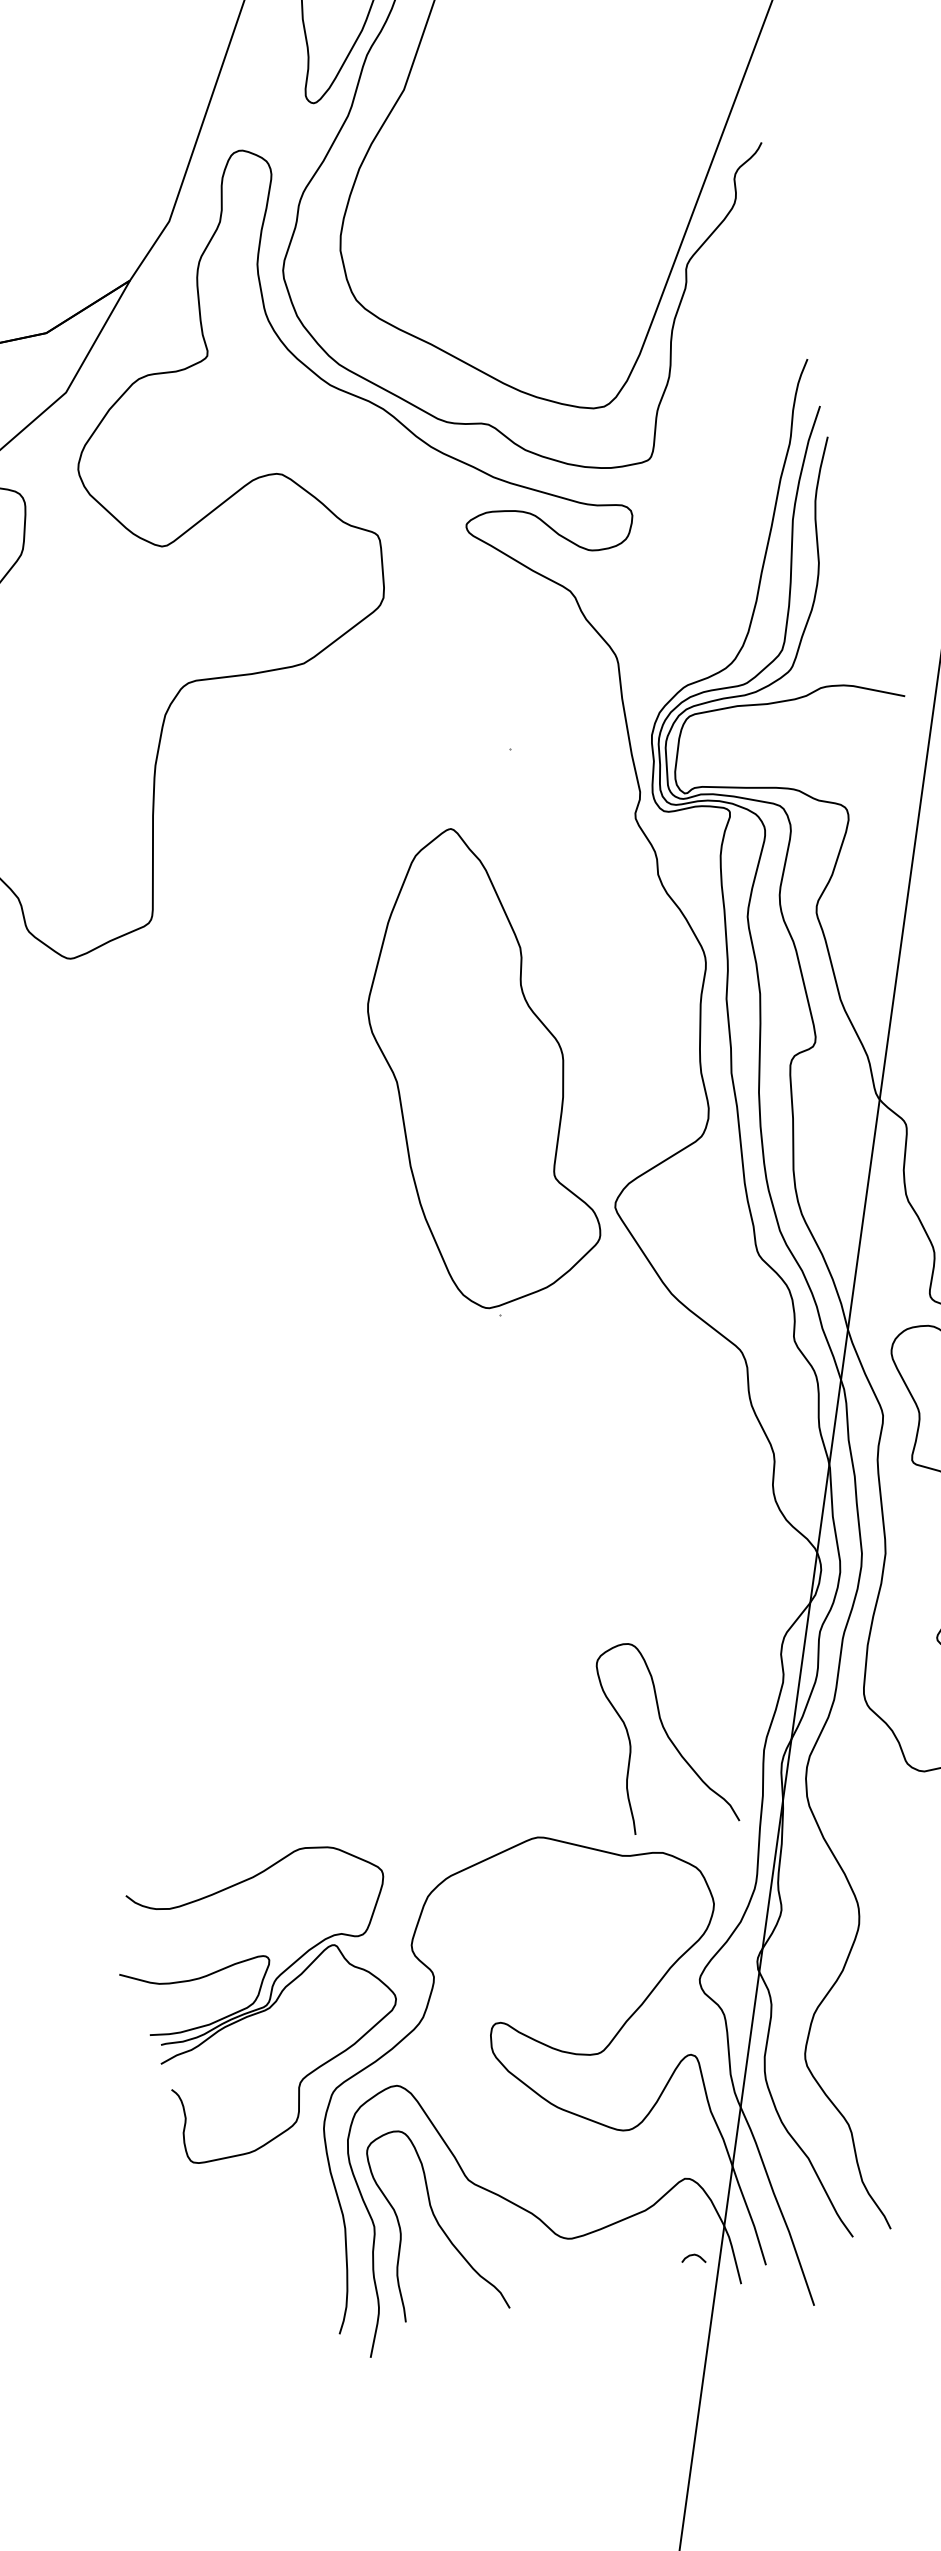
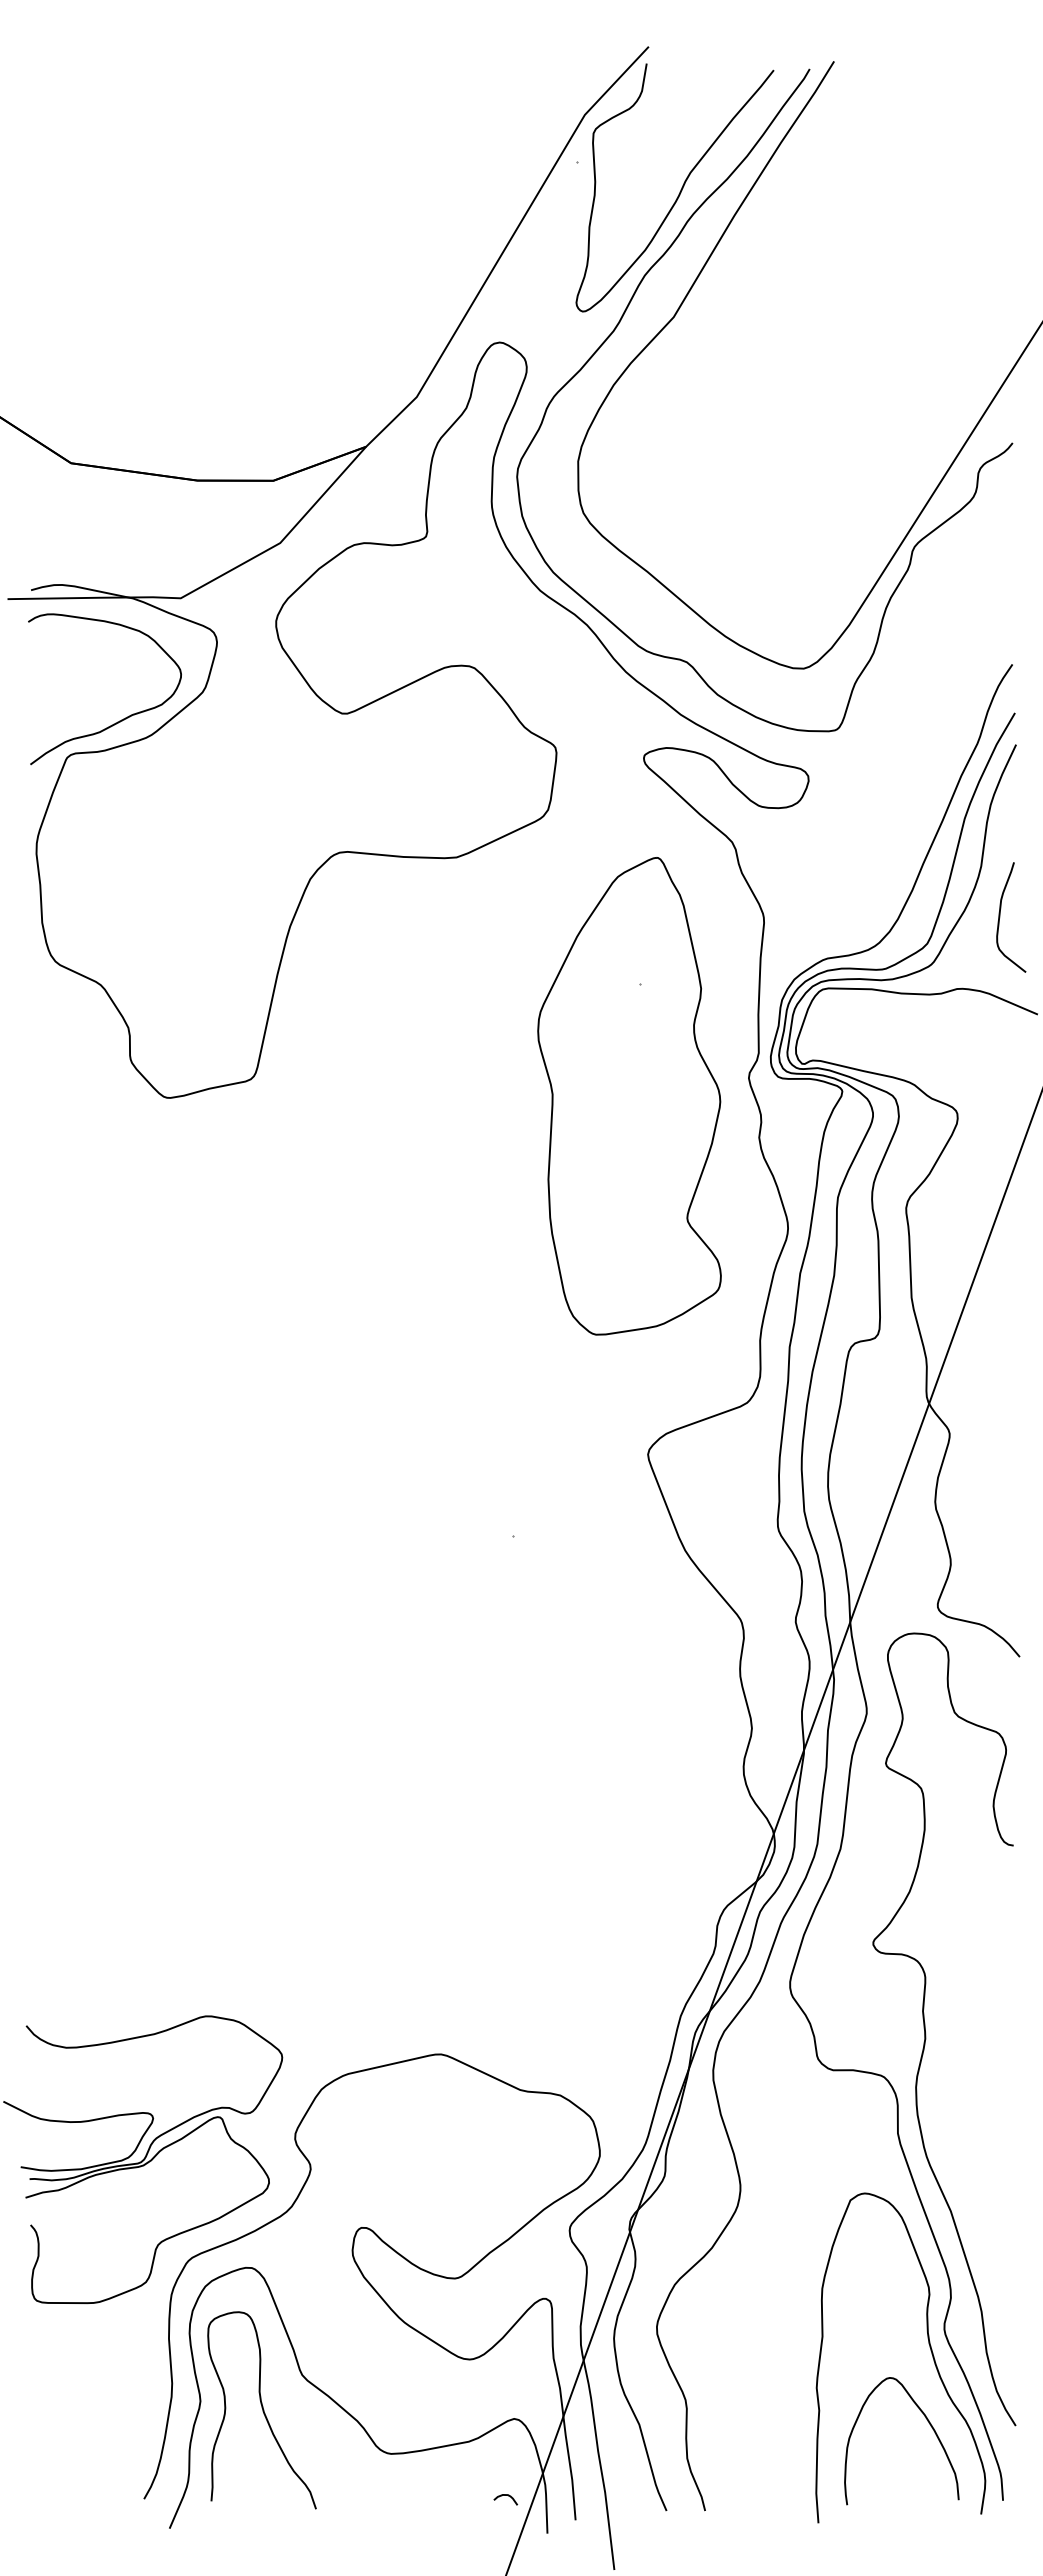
curve: (848, 609) -> (1000, 917), added
part: (472, 1068) -> (629, 1096), moved
curve: (666, 1735) -> (588, 1981), removed

